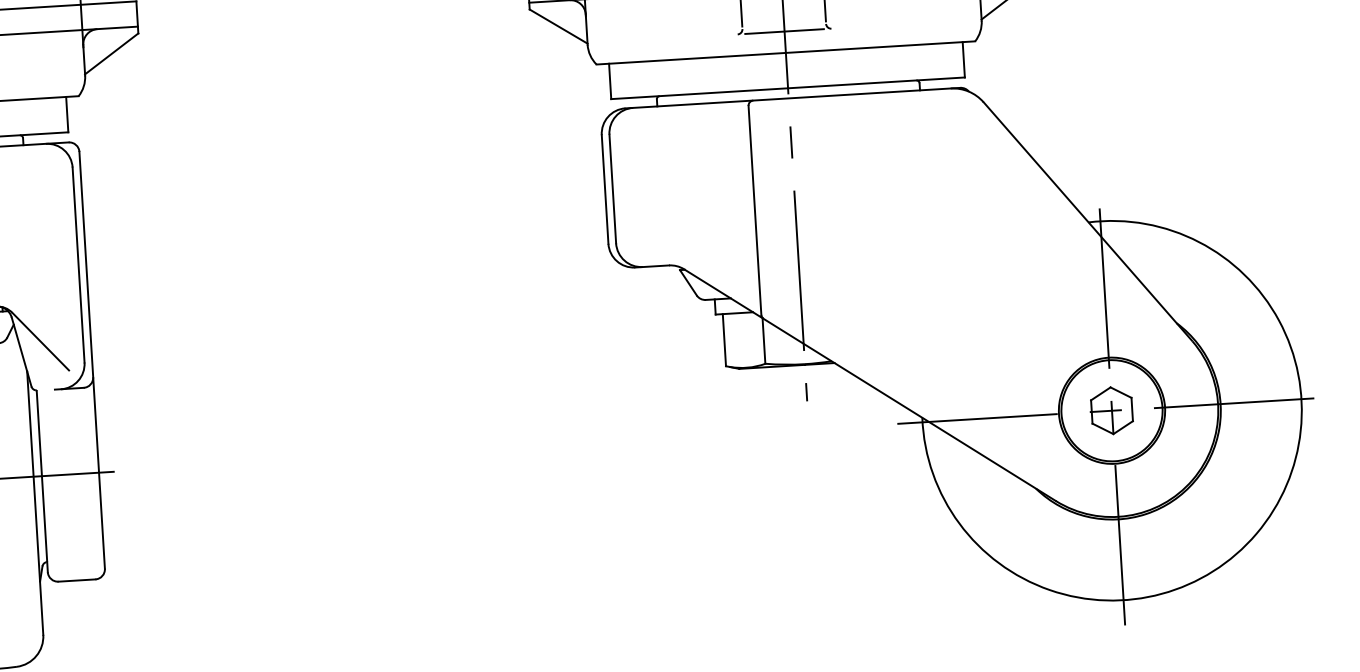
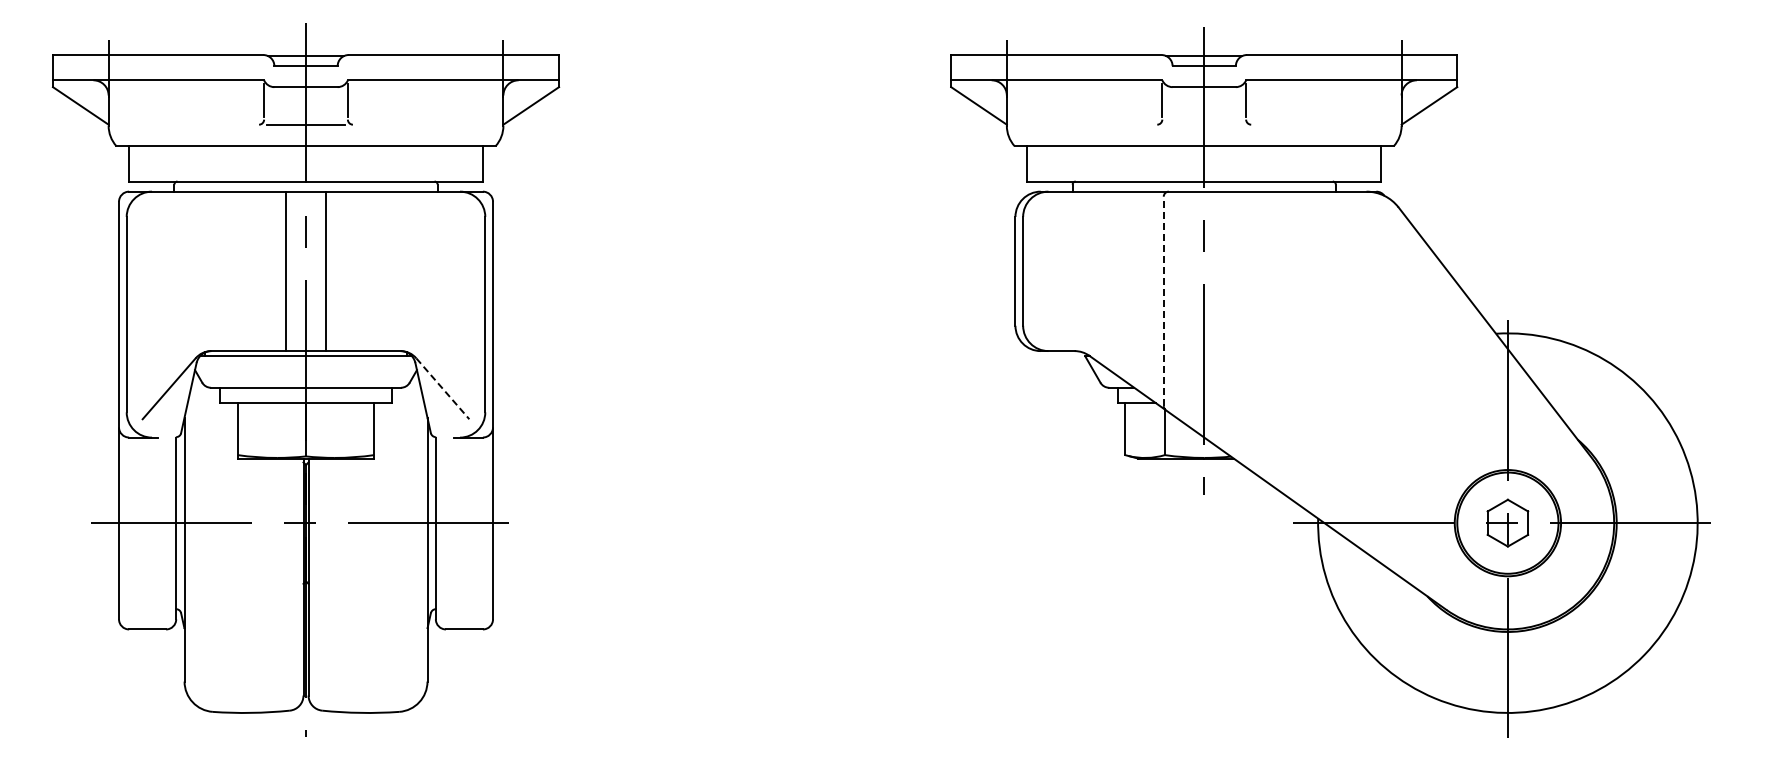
line: (783, 31) -> (1203, 124), removed
line: (754, 210) -> (1163, 301), solid -> dashed
line: (41, 342) -> (443, 389), solid -> dashed

